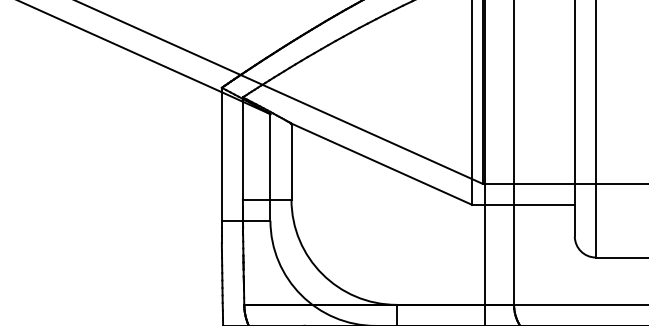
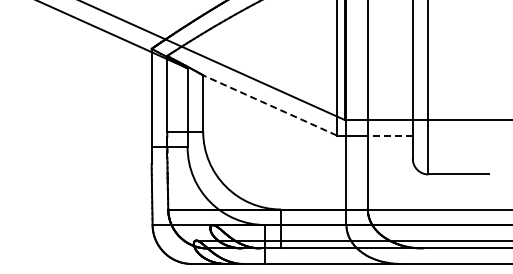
line: (381, 164) -> (269, 105), solid -> dashed
line: (543, 204) -> (389, 135), solid -> dashed

